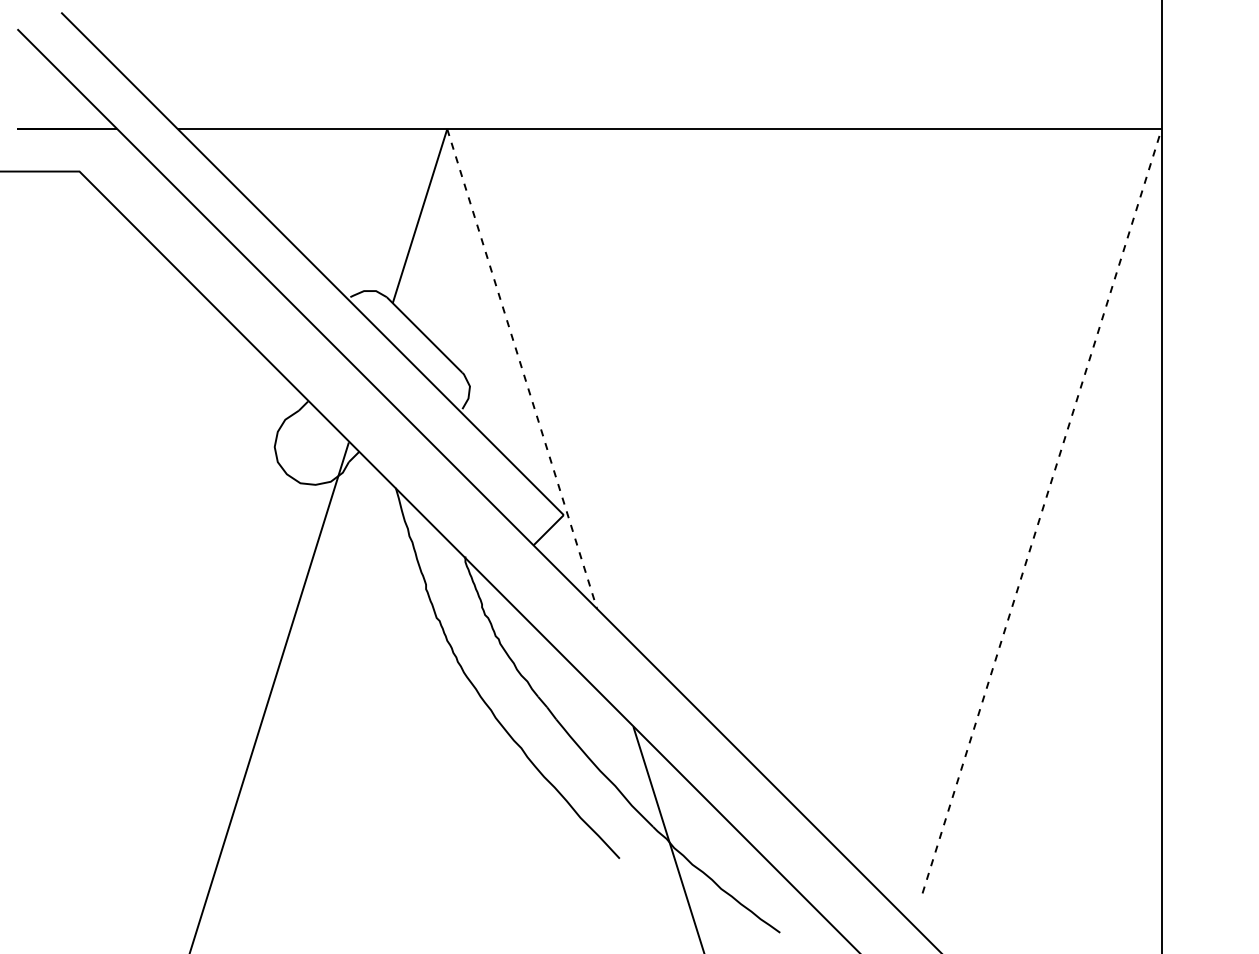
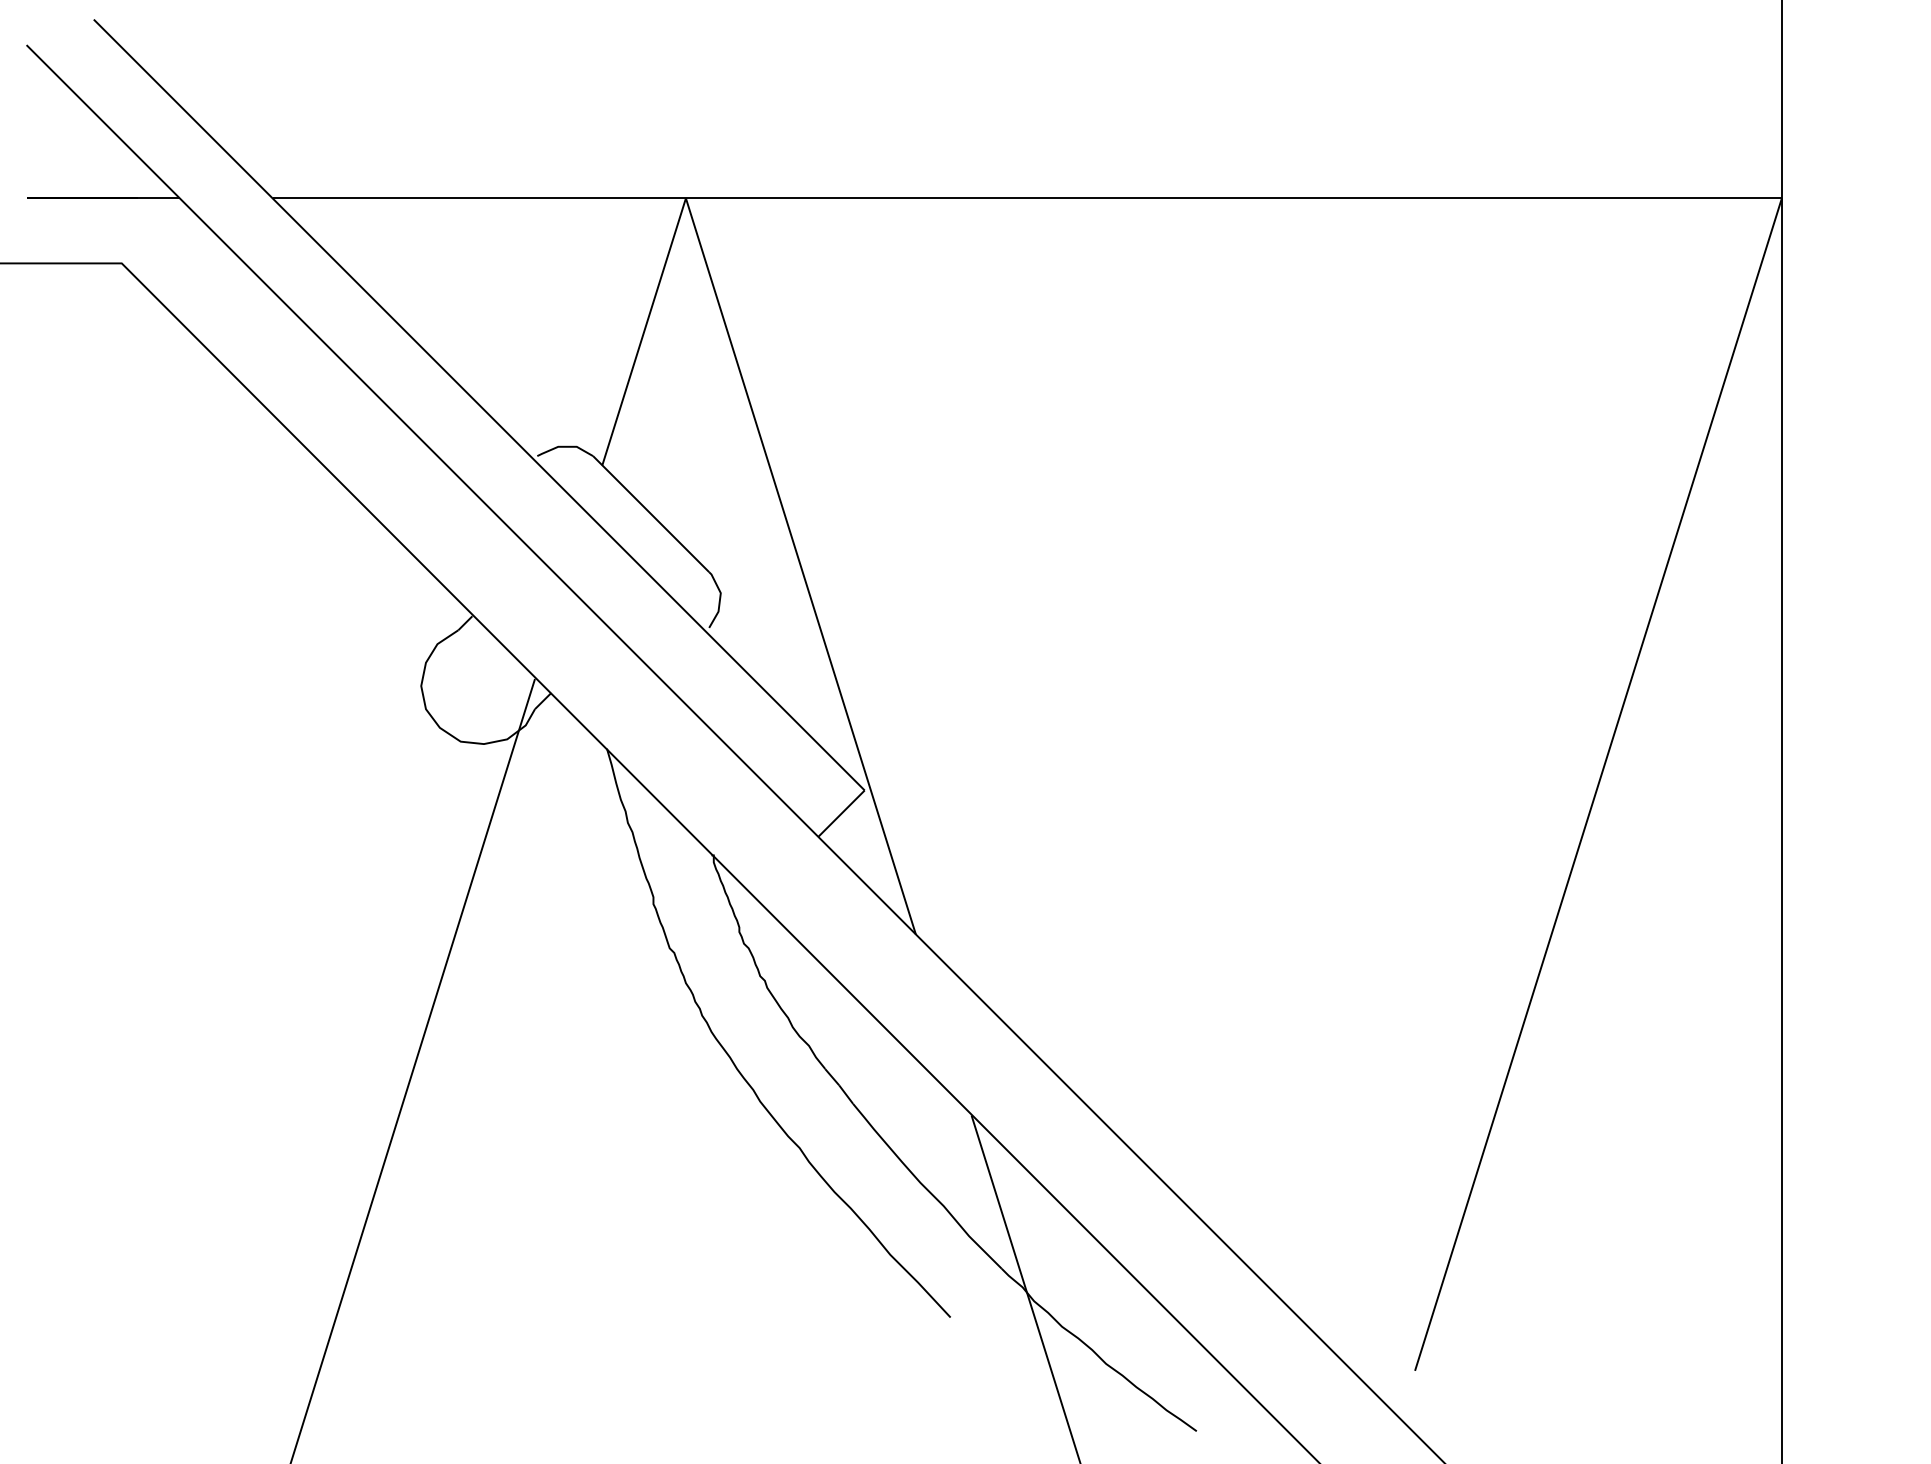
line: (522, 369) -> (801, 567), dashed -> solid
line: (1042, 510) -> (1599, 783), dashed -> solid

